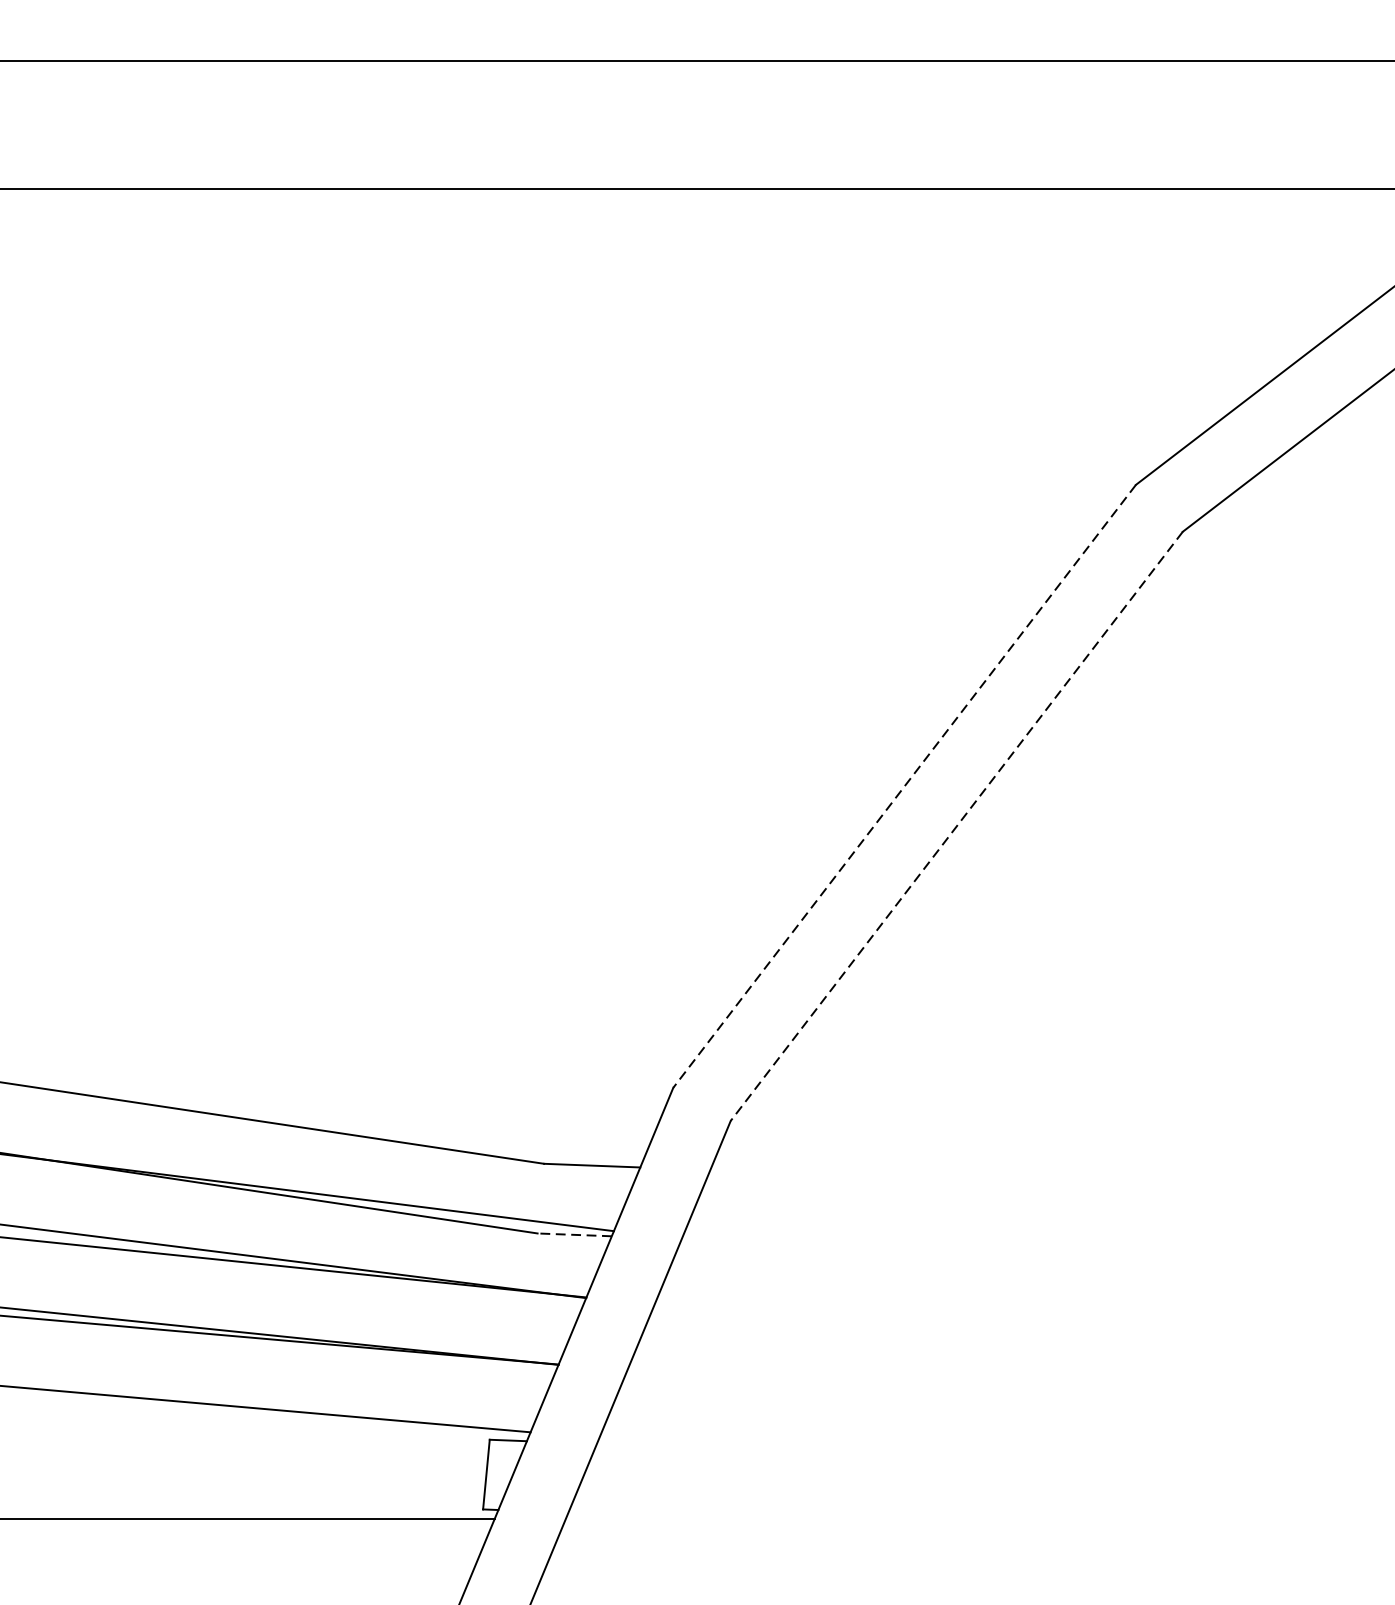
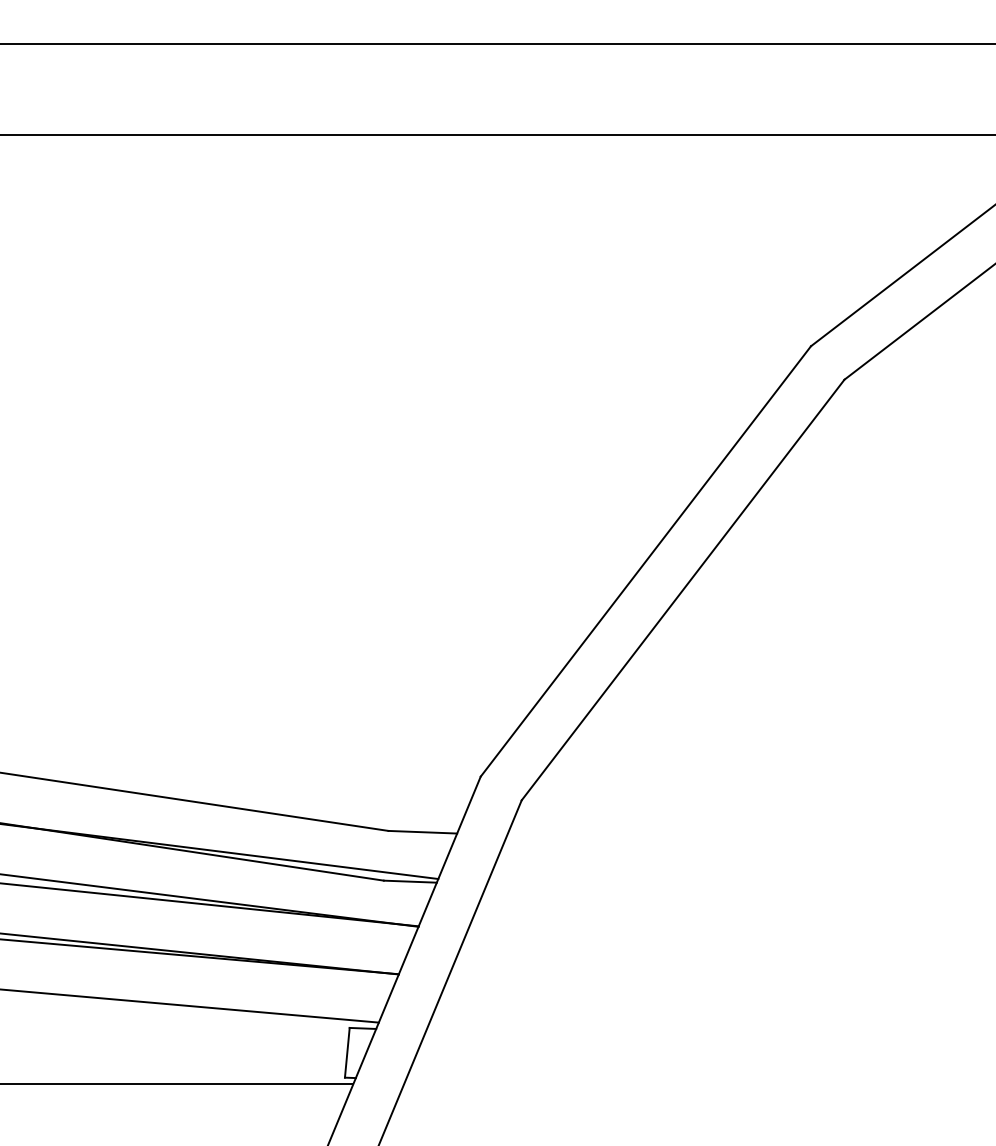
line: (904, 786) -> (645, 561), dashed -> solid
line: (955, 827) -> (682, 590), dashed -> solid
line: (574, 1234) -> (410, 881), dashed -> solid

